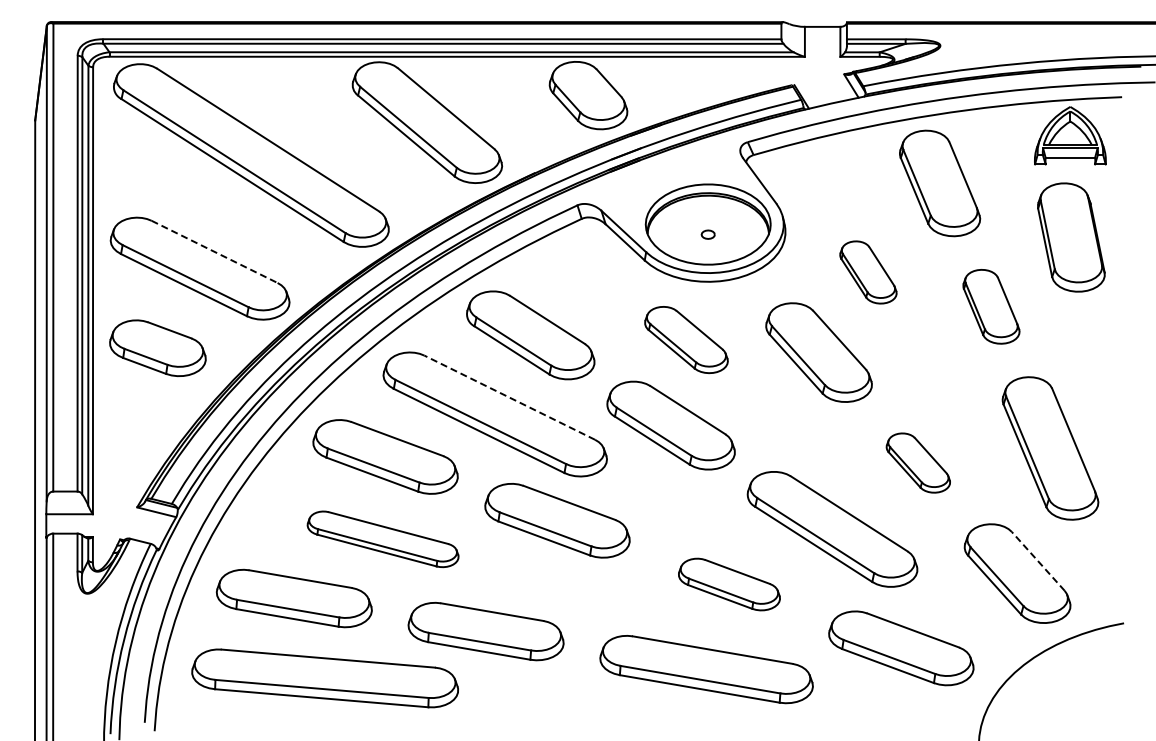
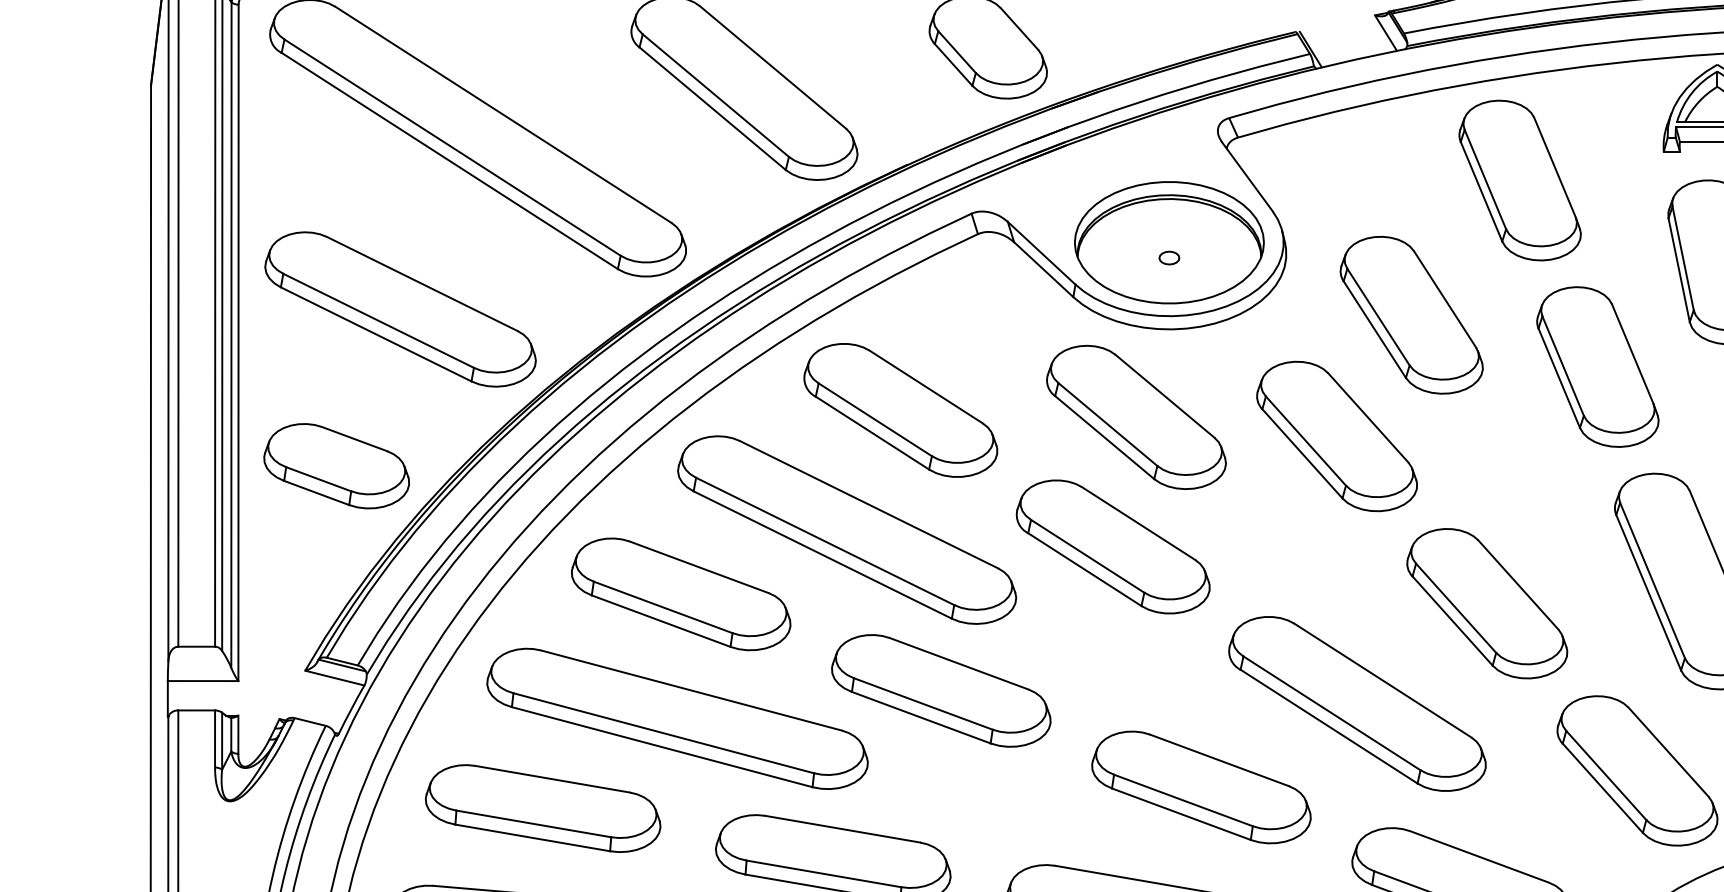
line: (215, 252) -> (423, 285), dashed -> solid
part: (868, 272) -> (1411, 315), size x1.67
part: (991, 306) -> (1597, 366), size x1.43
part: (686, 339) -> (1136, 416), size x1.43
part: (157, 347) -> (336, 465), moved
line: (509, 397) -> (868, 504), dashed -> solid
part: (918, 462) -> (1487, 602), size x1.67
part: (382, 539) -> (676, 719), size x1.67
line: (1038, 561) -> (1669, 752), dashed -> solid
part: (729, 584) -> (1201, 787), size x1.43

